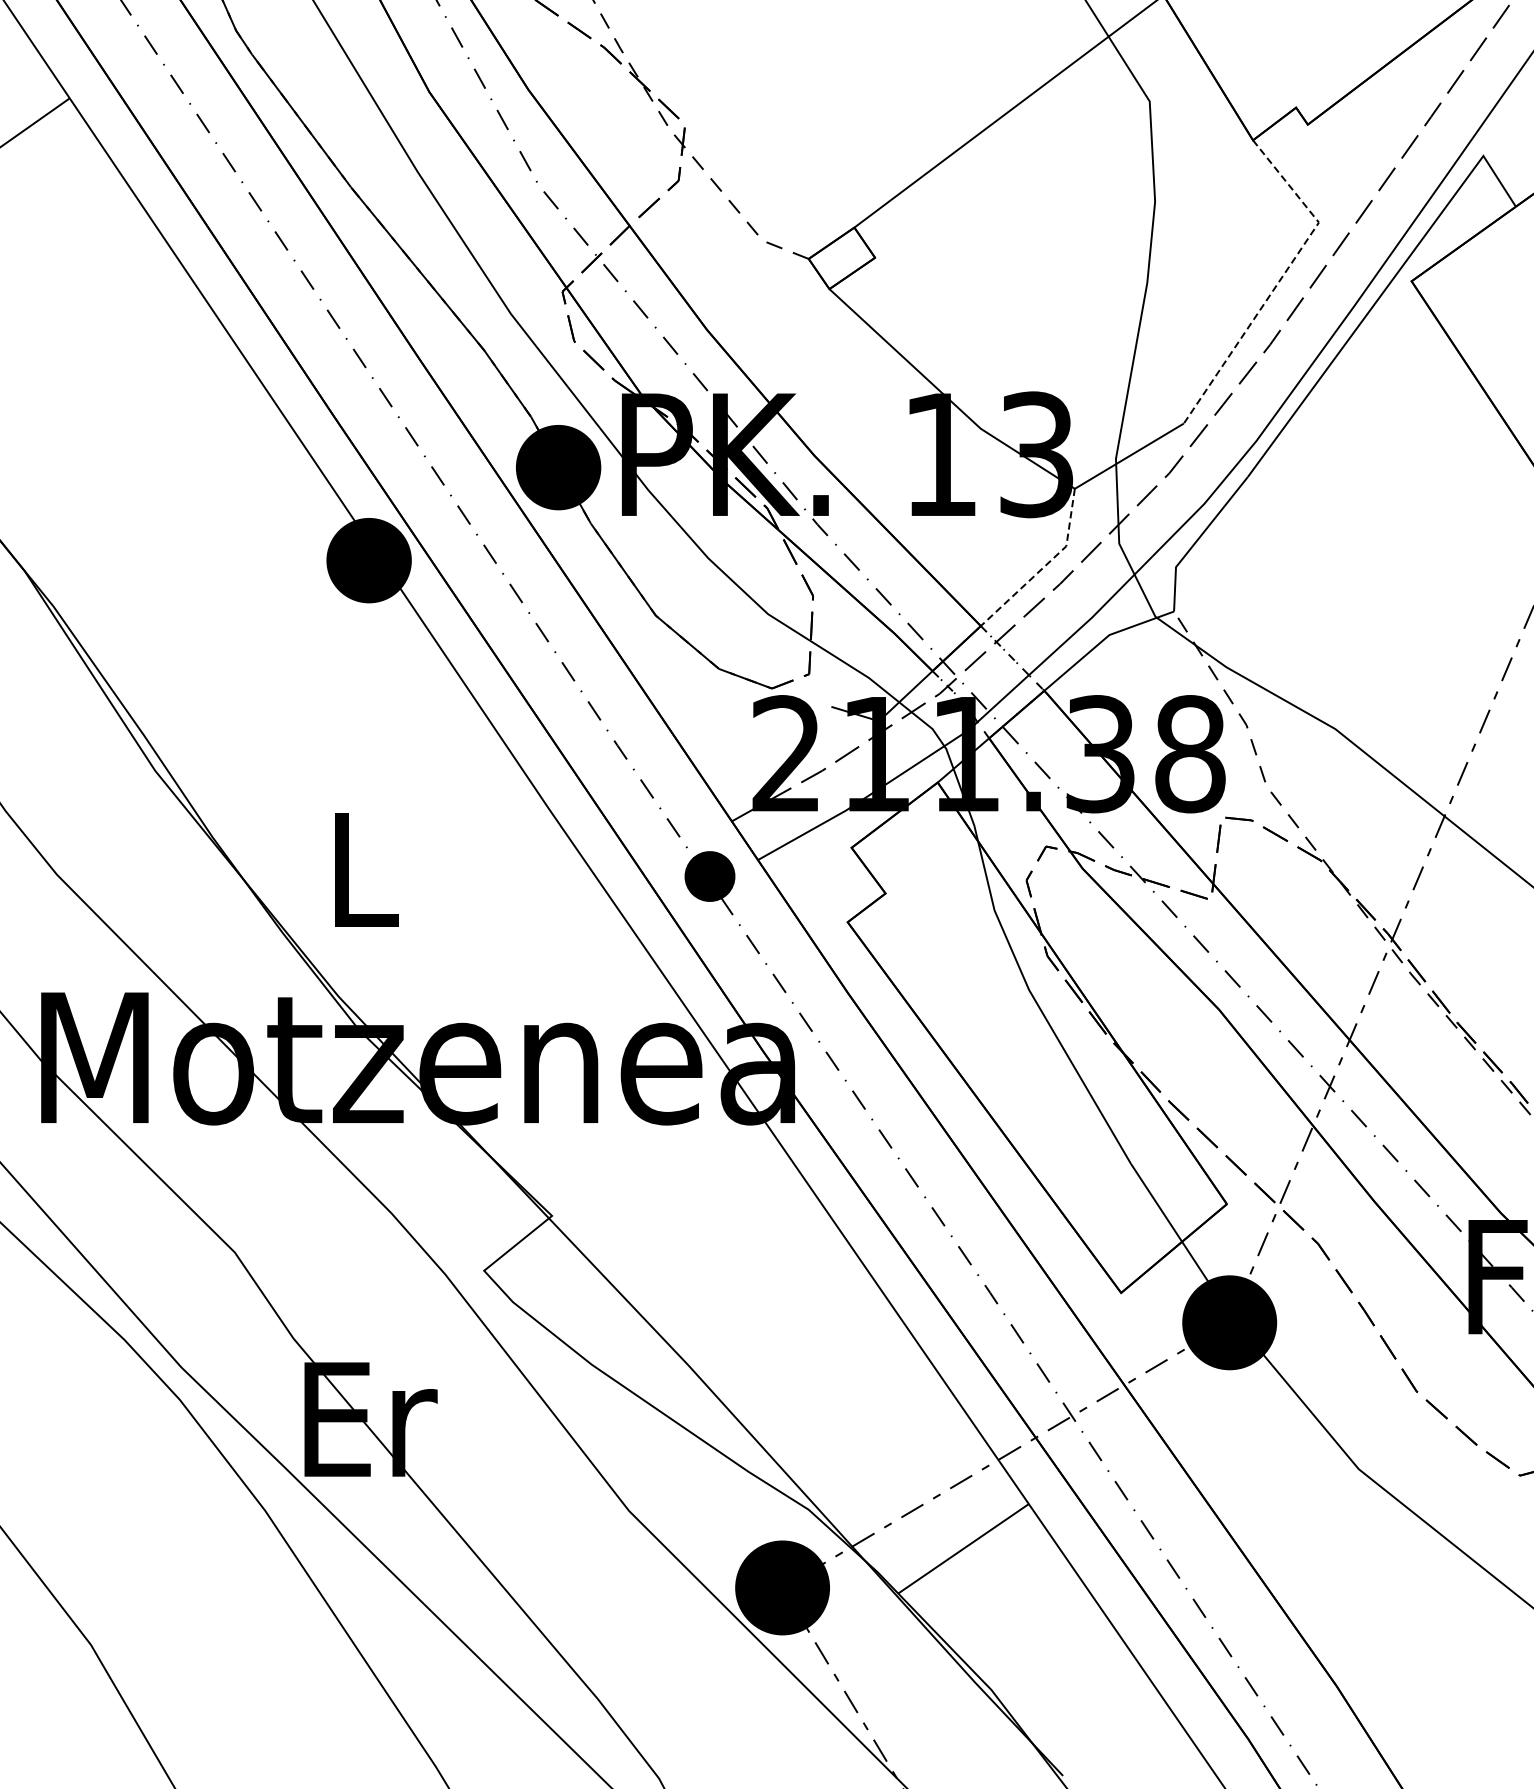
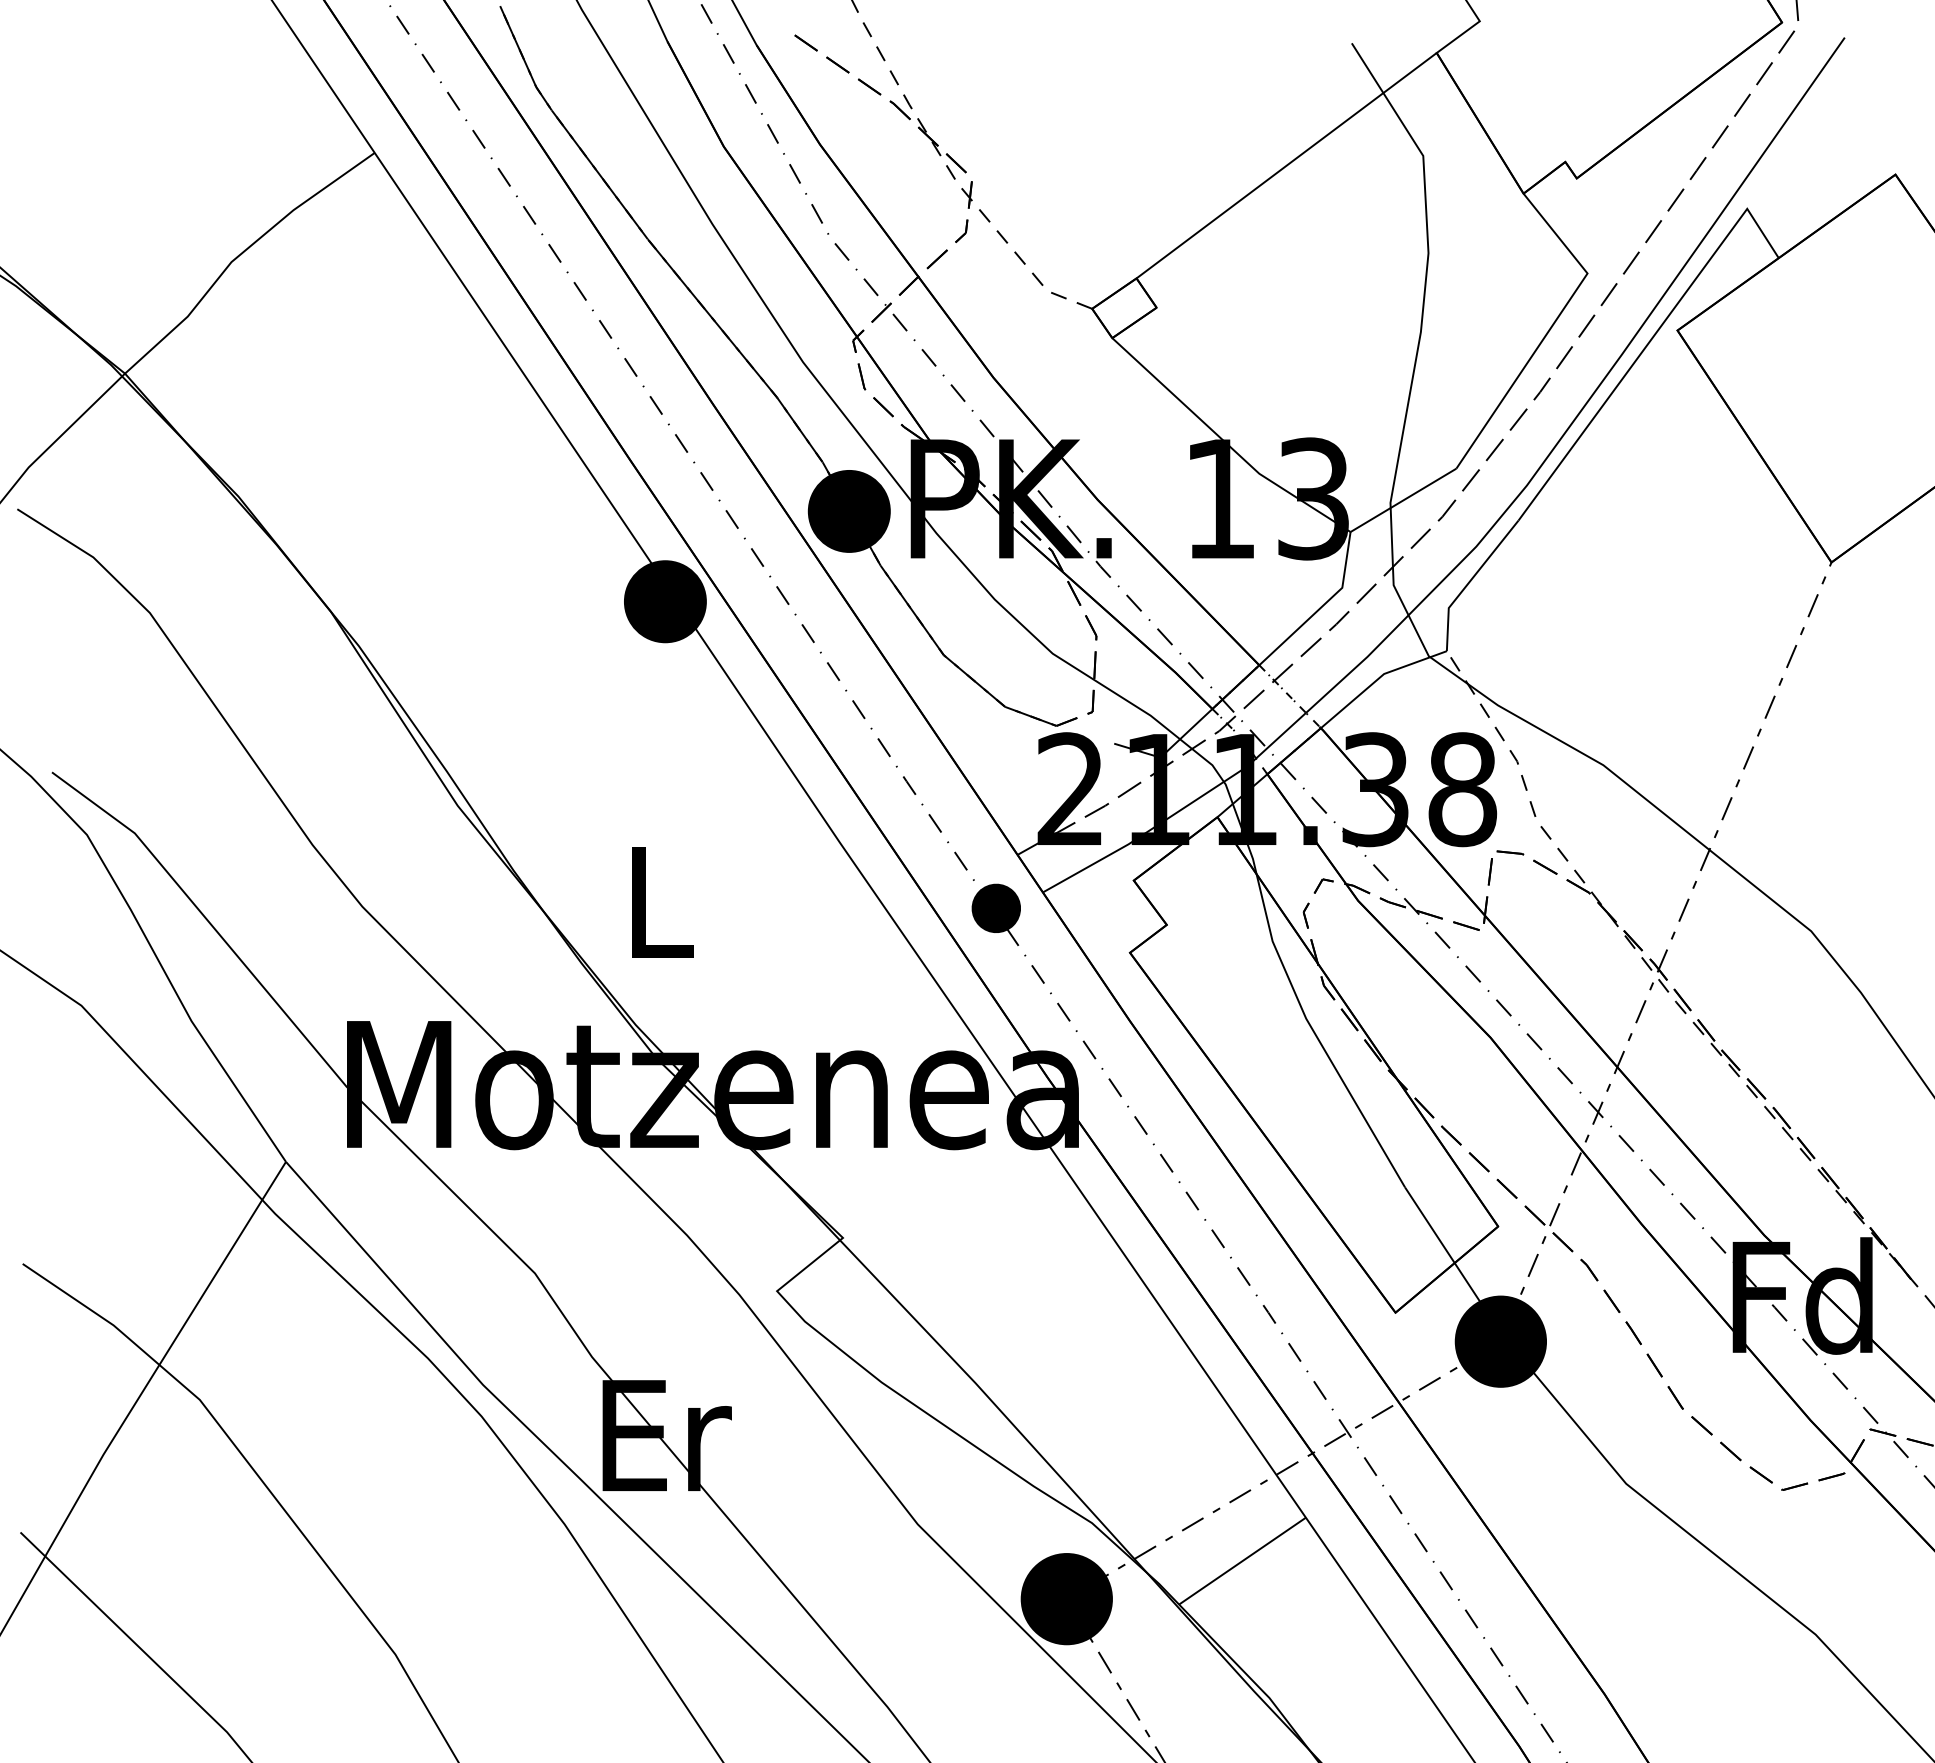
line: (1280, 279) -> (1550, 328), dashed -> solid
line: (1044, 565) -> (1321, 606), dashed -> solid

